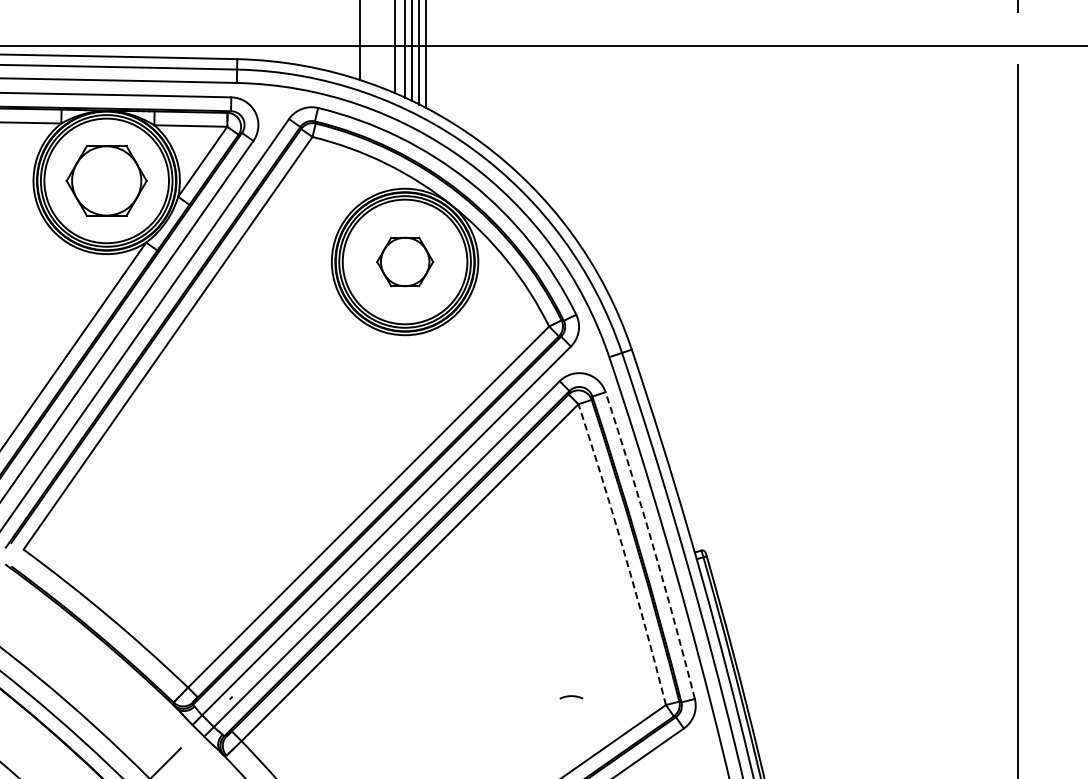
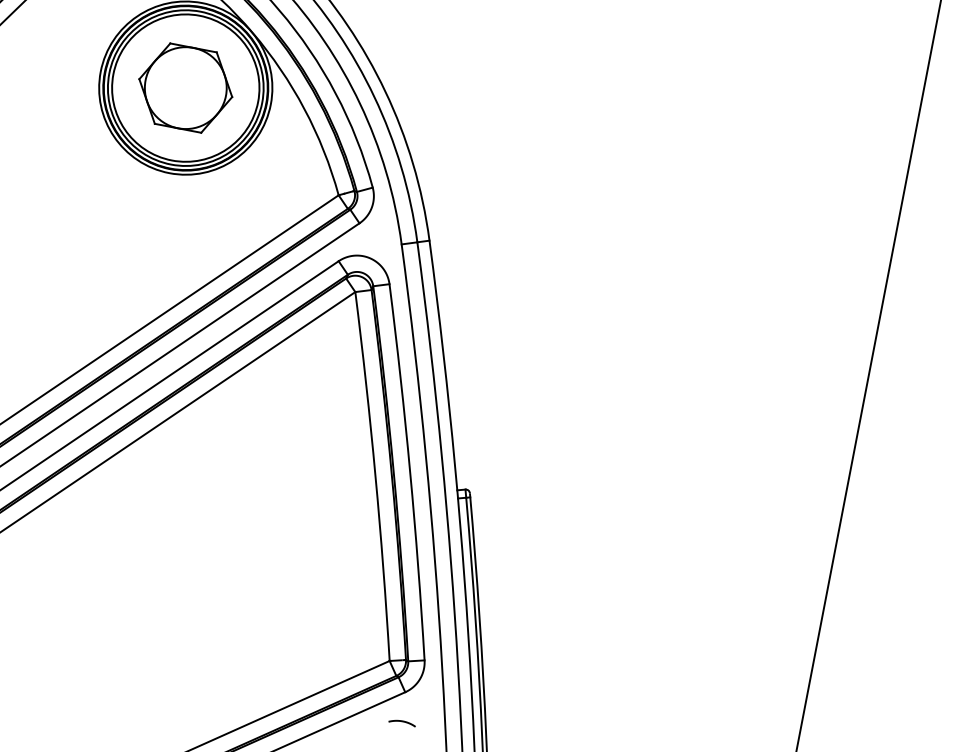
part: (405, 261) -> (186, 87), size x1.43
arc: (652, 544) -> (409, 471), dashed -> solid
arc: (624, 553) -> (375, 475), dashed -> solid
curve: (571, 696) -> (402, 721), moved

